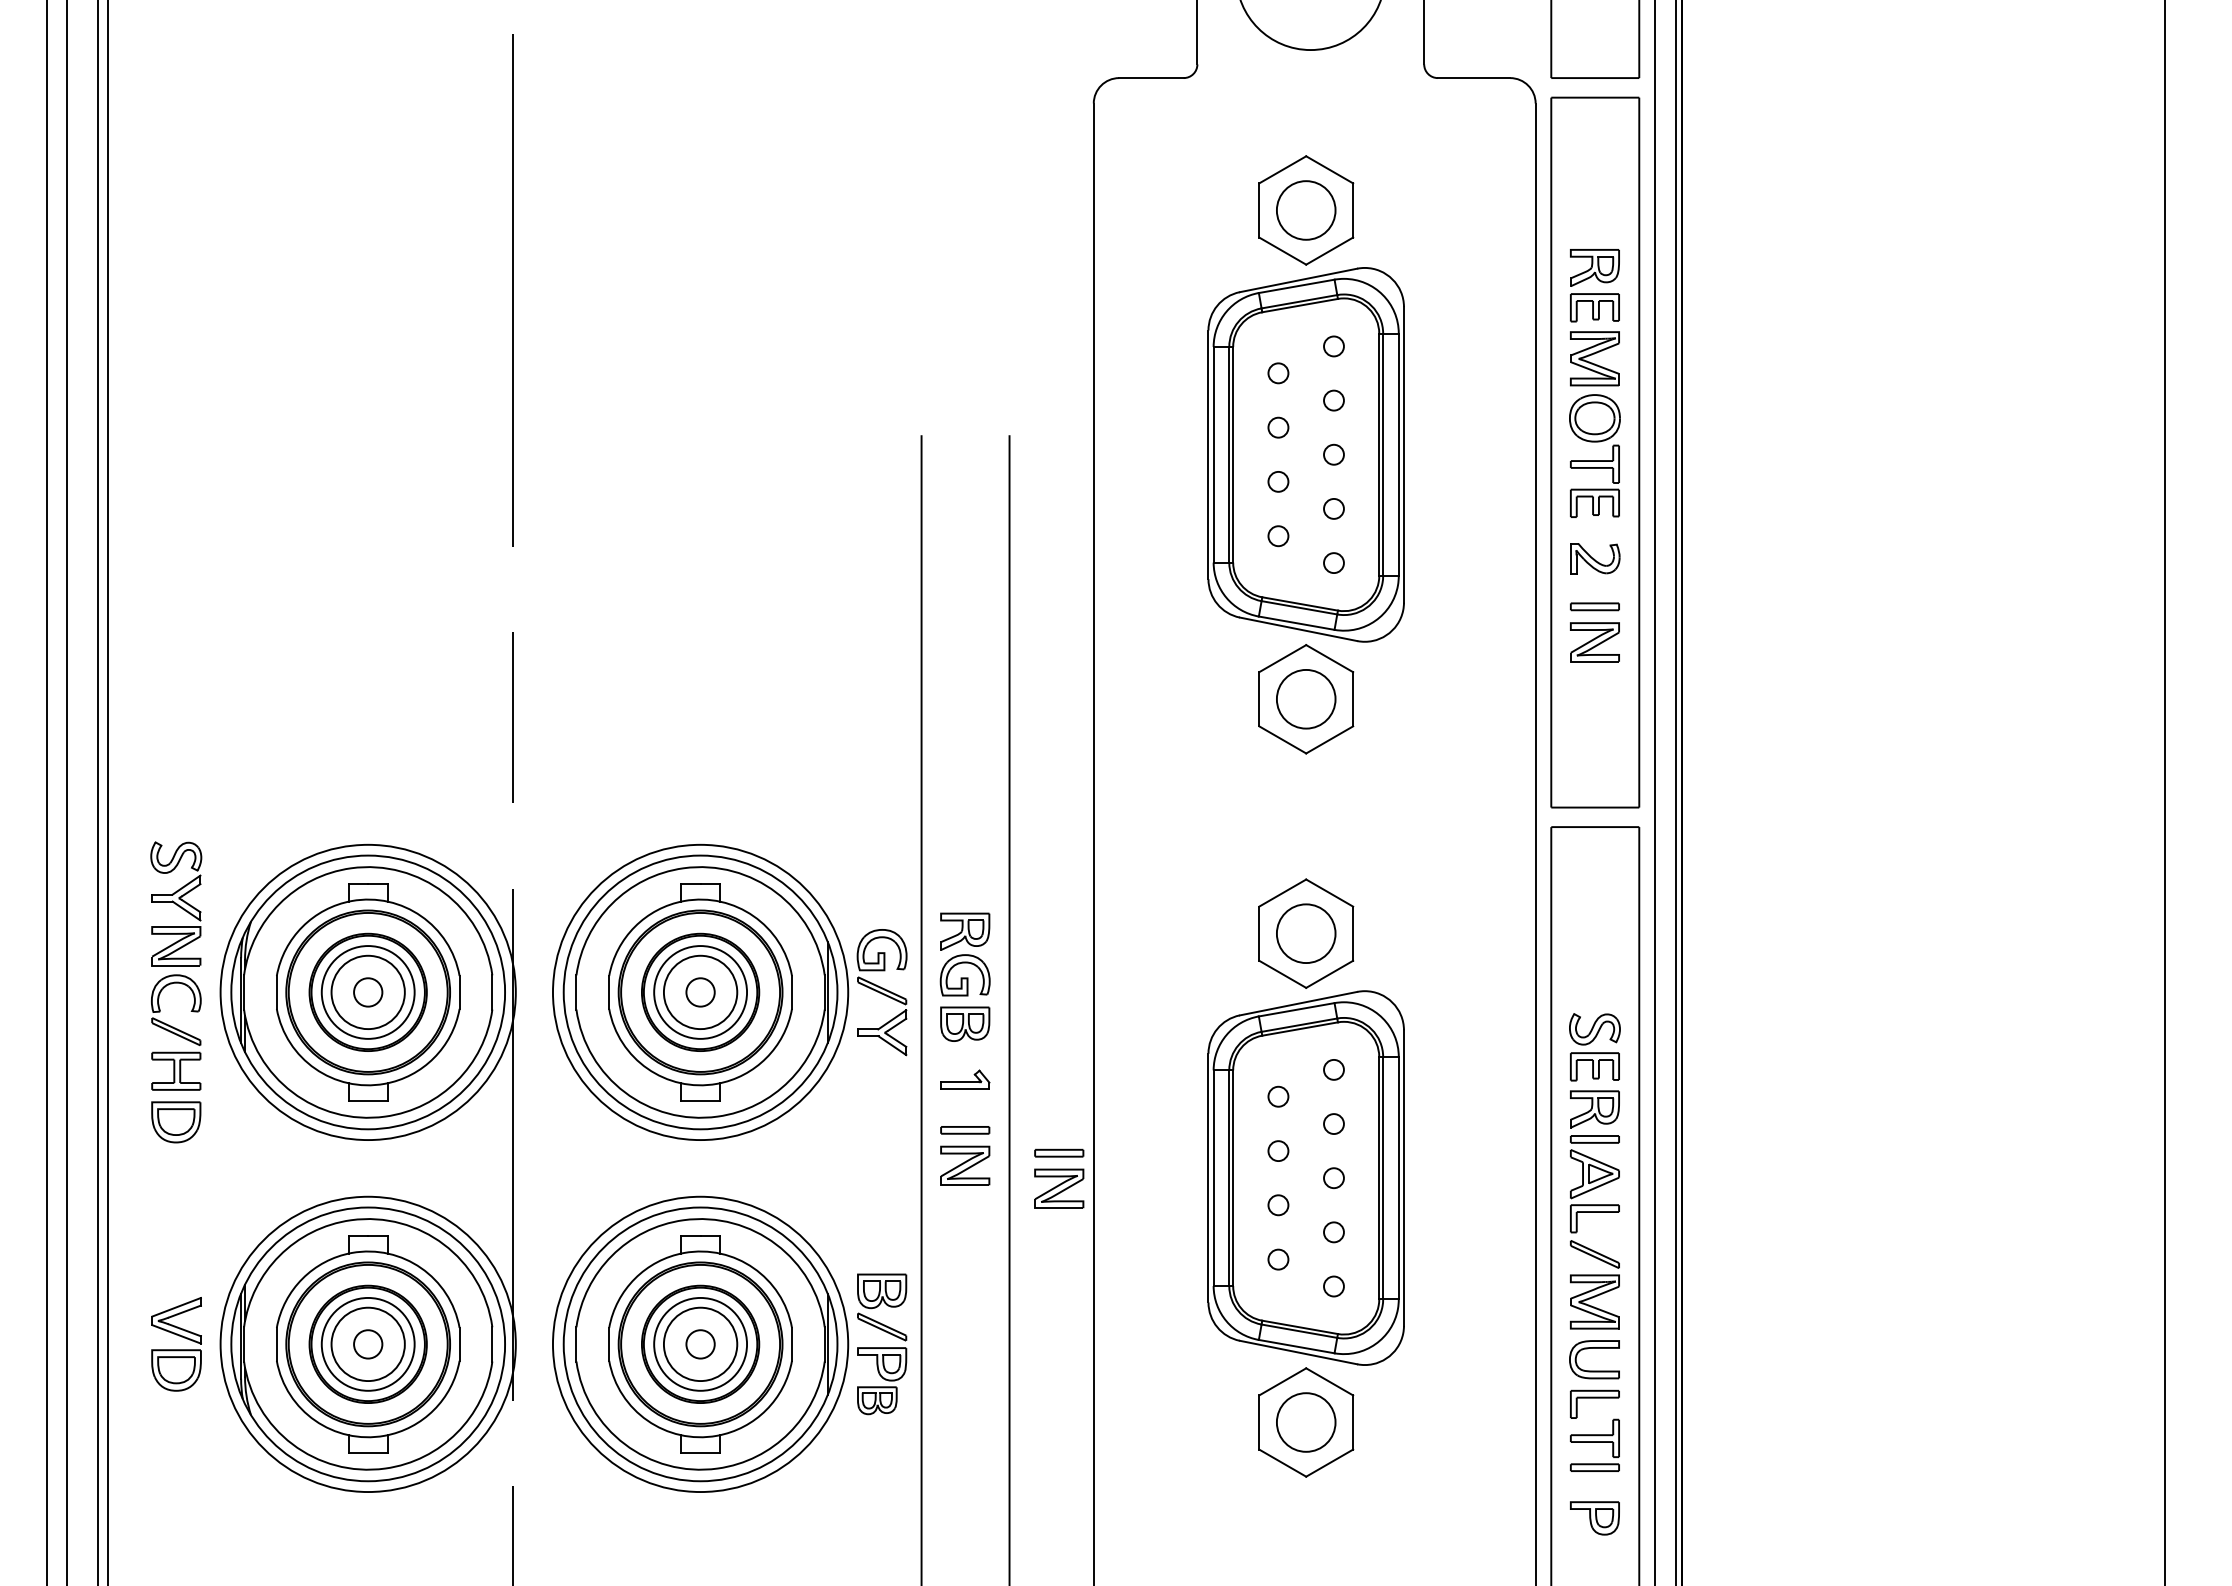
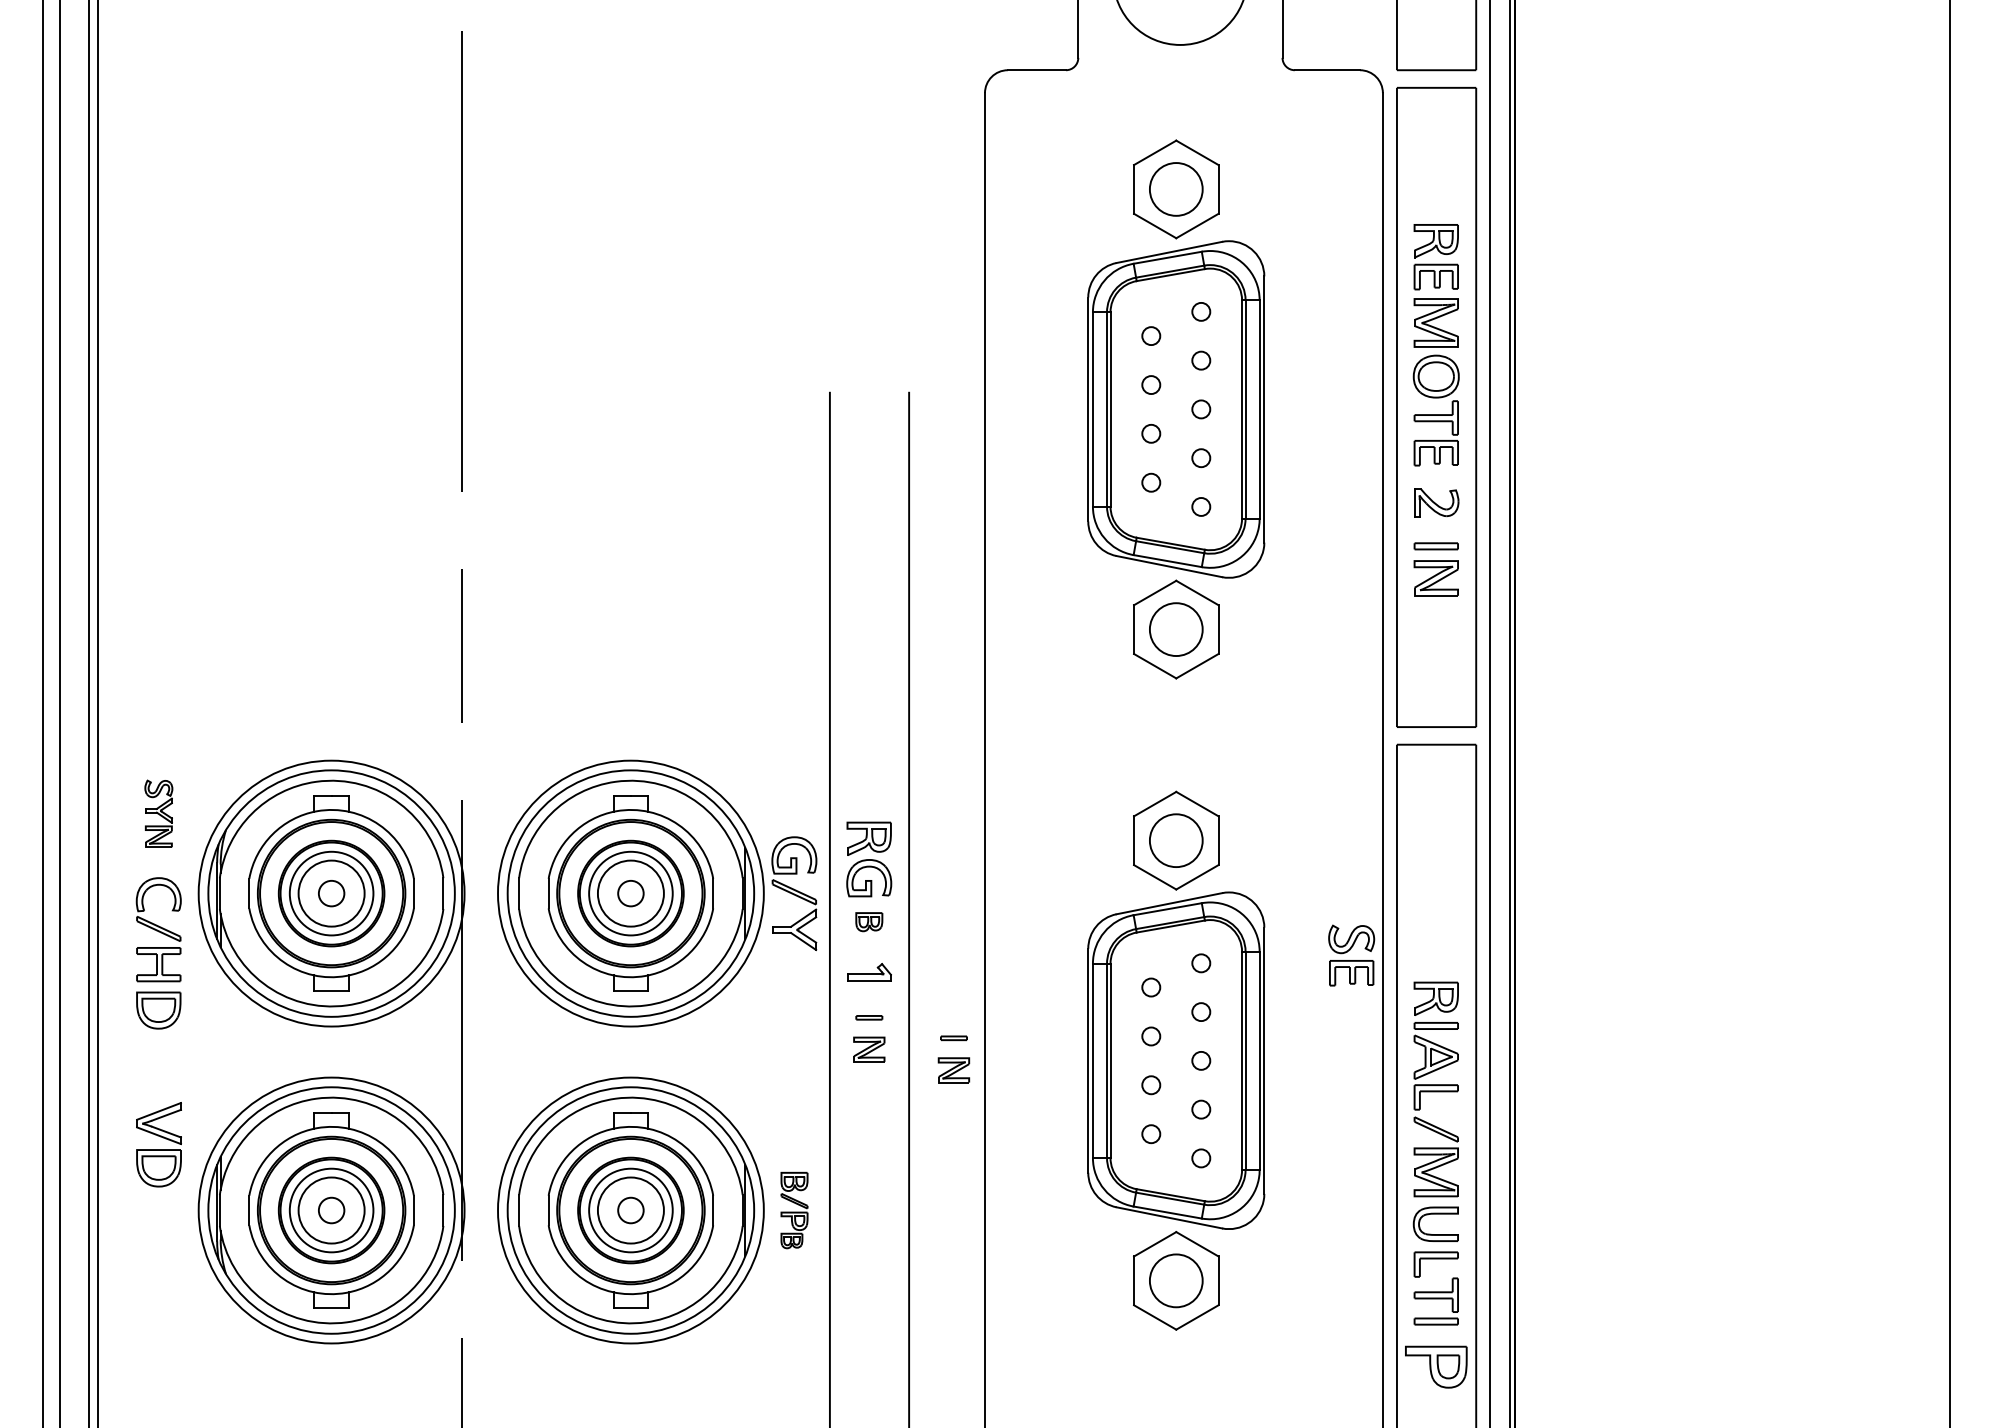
part: (176, 903) -> (158, 813), size x0.6
part: (965, 1023) -> (869, 921), size x0.6
part: (1594, 1047) -> (1351, 955), moved
part: (965, 1130) -> (869, 1017), size x0.6
part: (1059, 1152) -> (954, 1037), size x0.6
part: (965, 1165) -> (869, 1049), size x0.7
part: (1059, 1188) -> (954, 1070), size x0.7
part: (176, 1344) -> (158, 1144), moved
part: (882, 1344) -> (794, 1210), size x0.6
part: (1594, 1518) -> (1435, 1367), size x1.4

